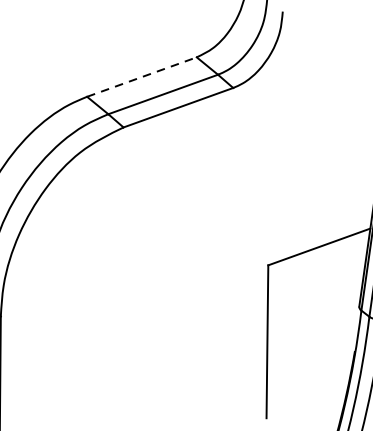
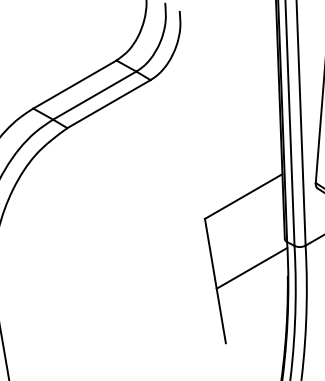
line: (142, 77) -> (75, 84), dashed -> solid
line: (313, 333) -> (251, 267), added

